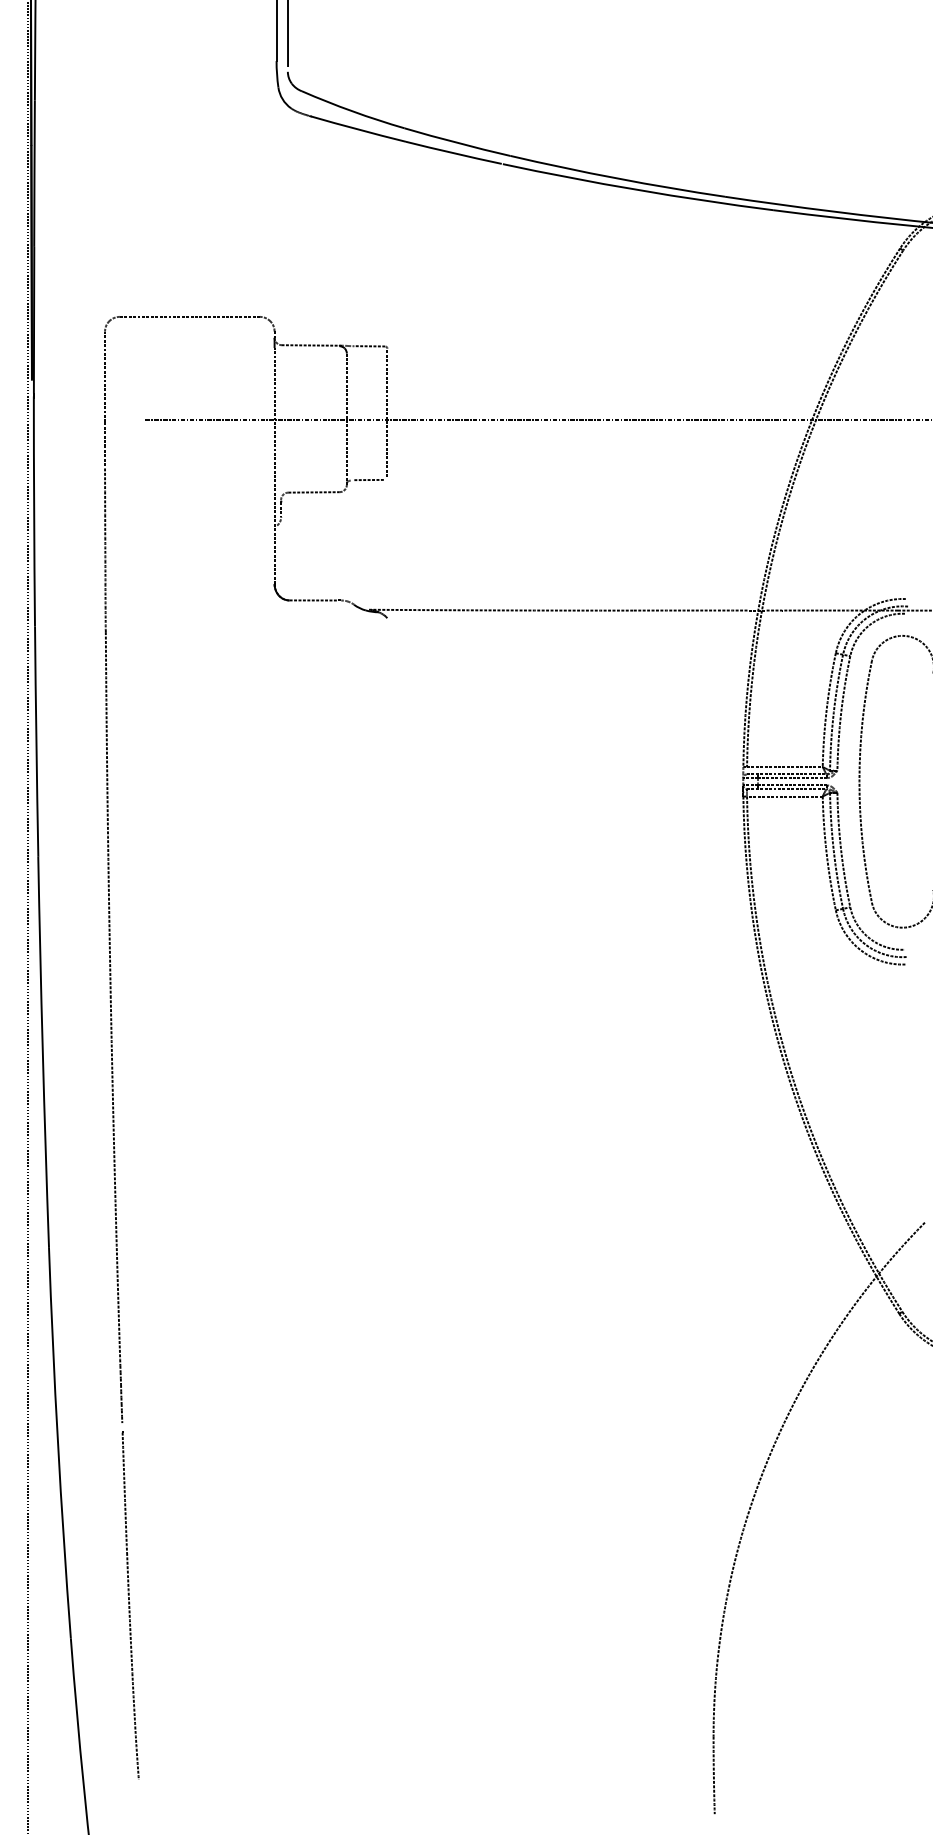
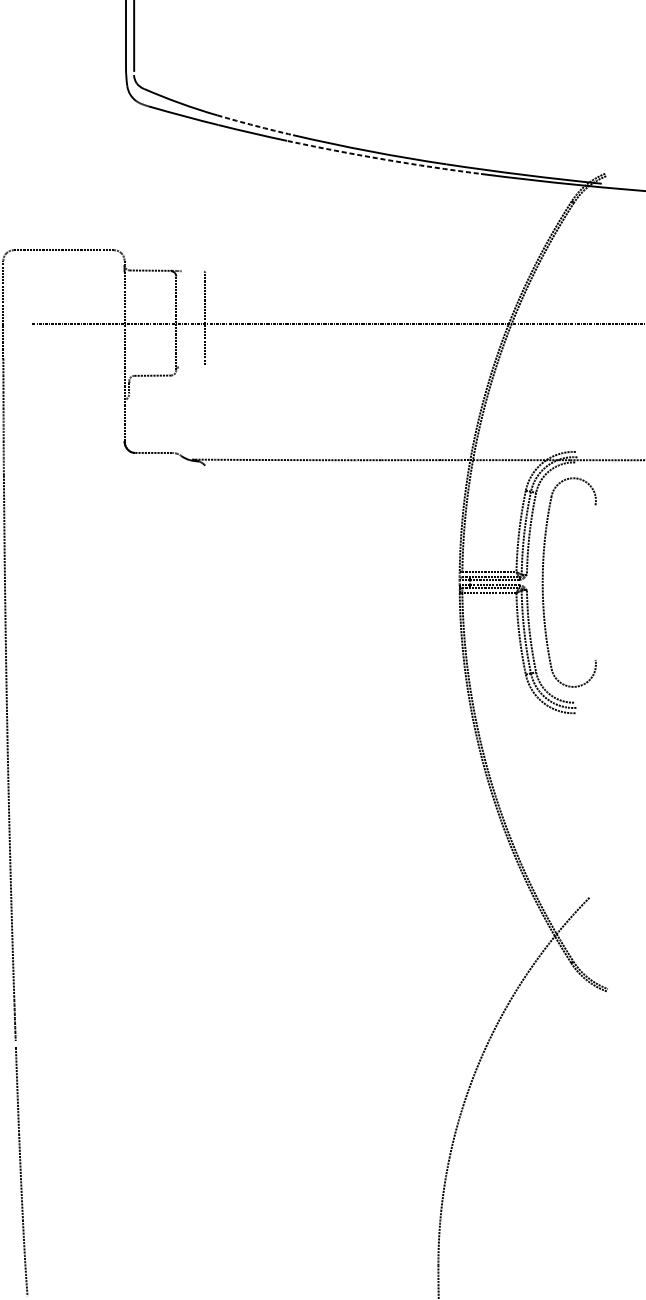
arc: (457, 142) -> (255, 125), solid -> dashed
arc: (637, 189) -> (384, 159), solid -> dashed
line: (369, 346) -> (192, 271), removed
line: (369, 479) -> (192, 366), removed

